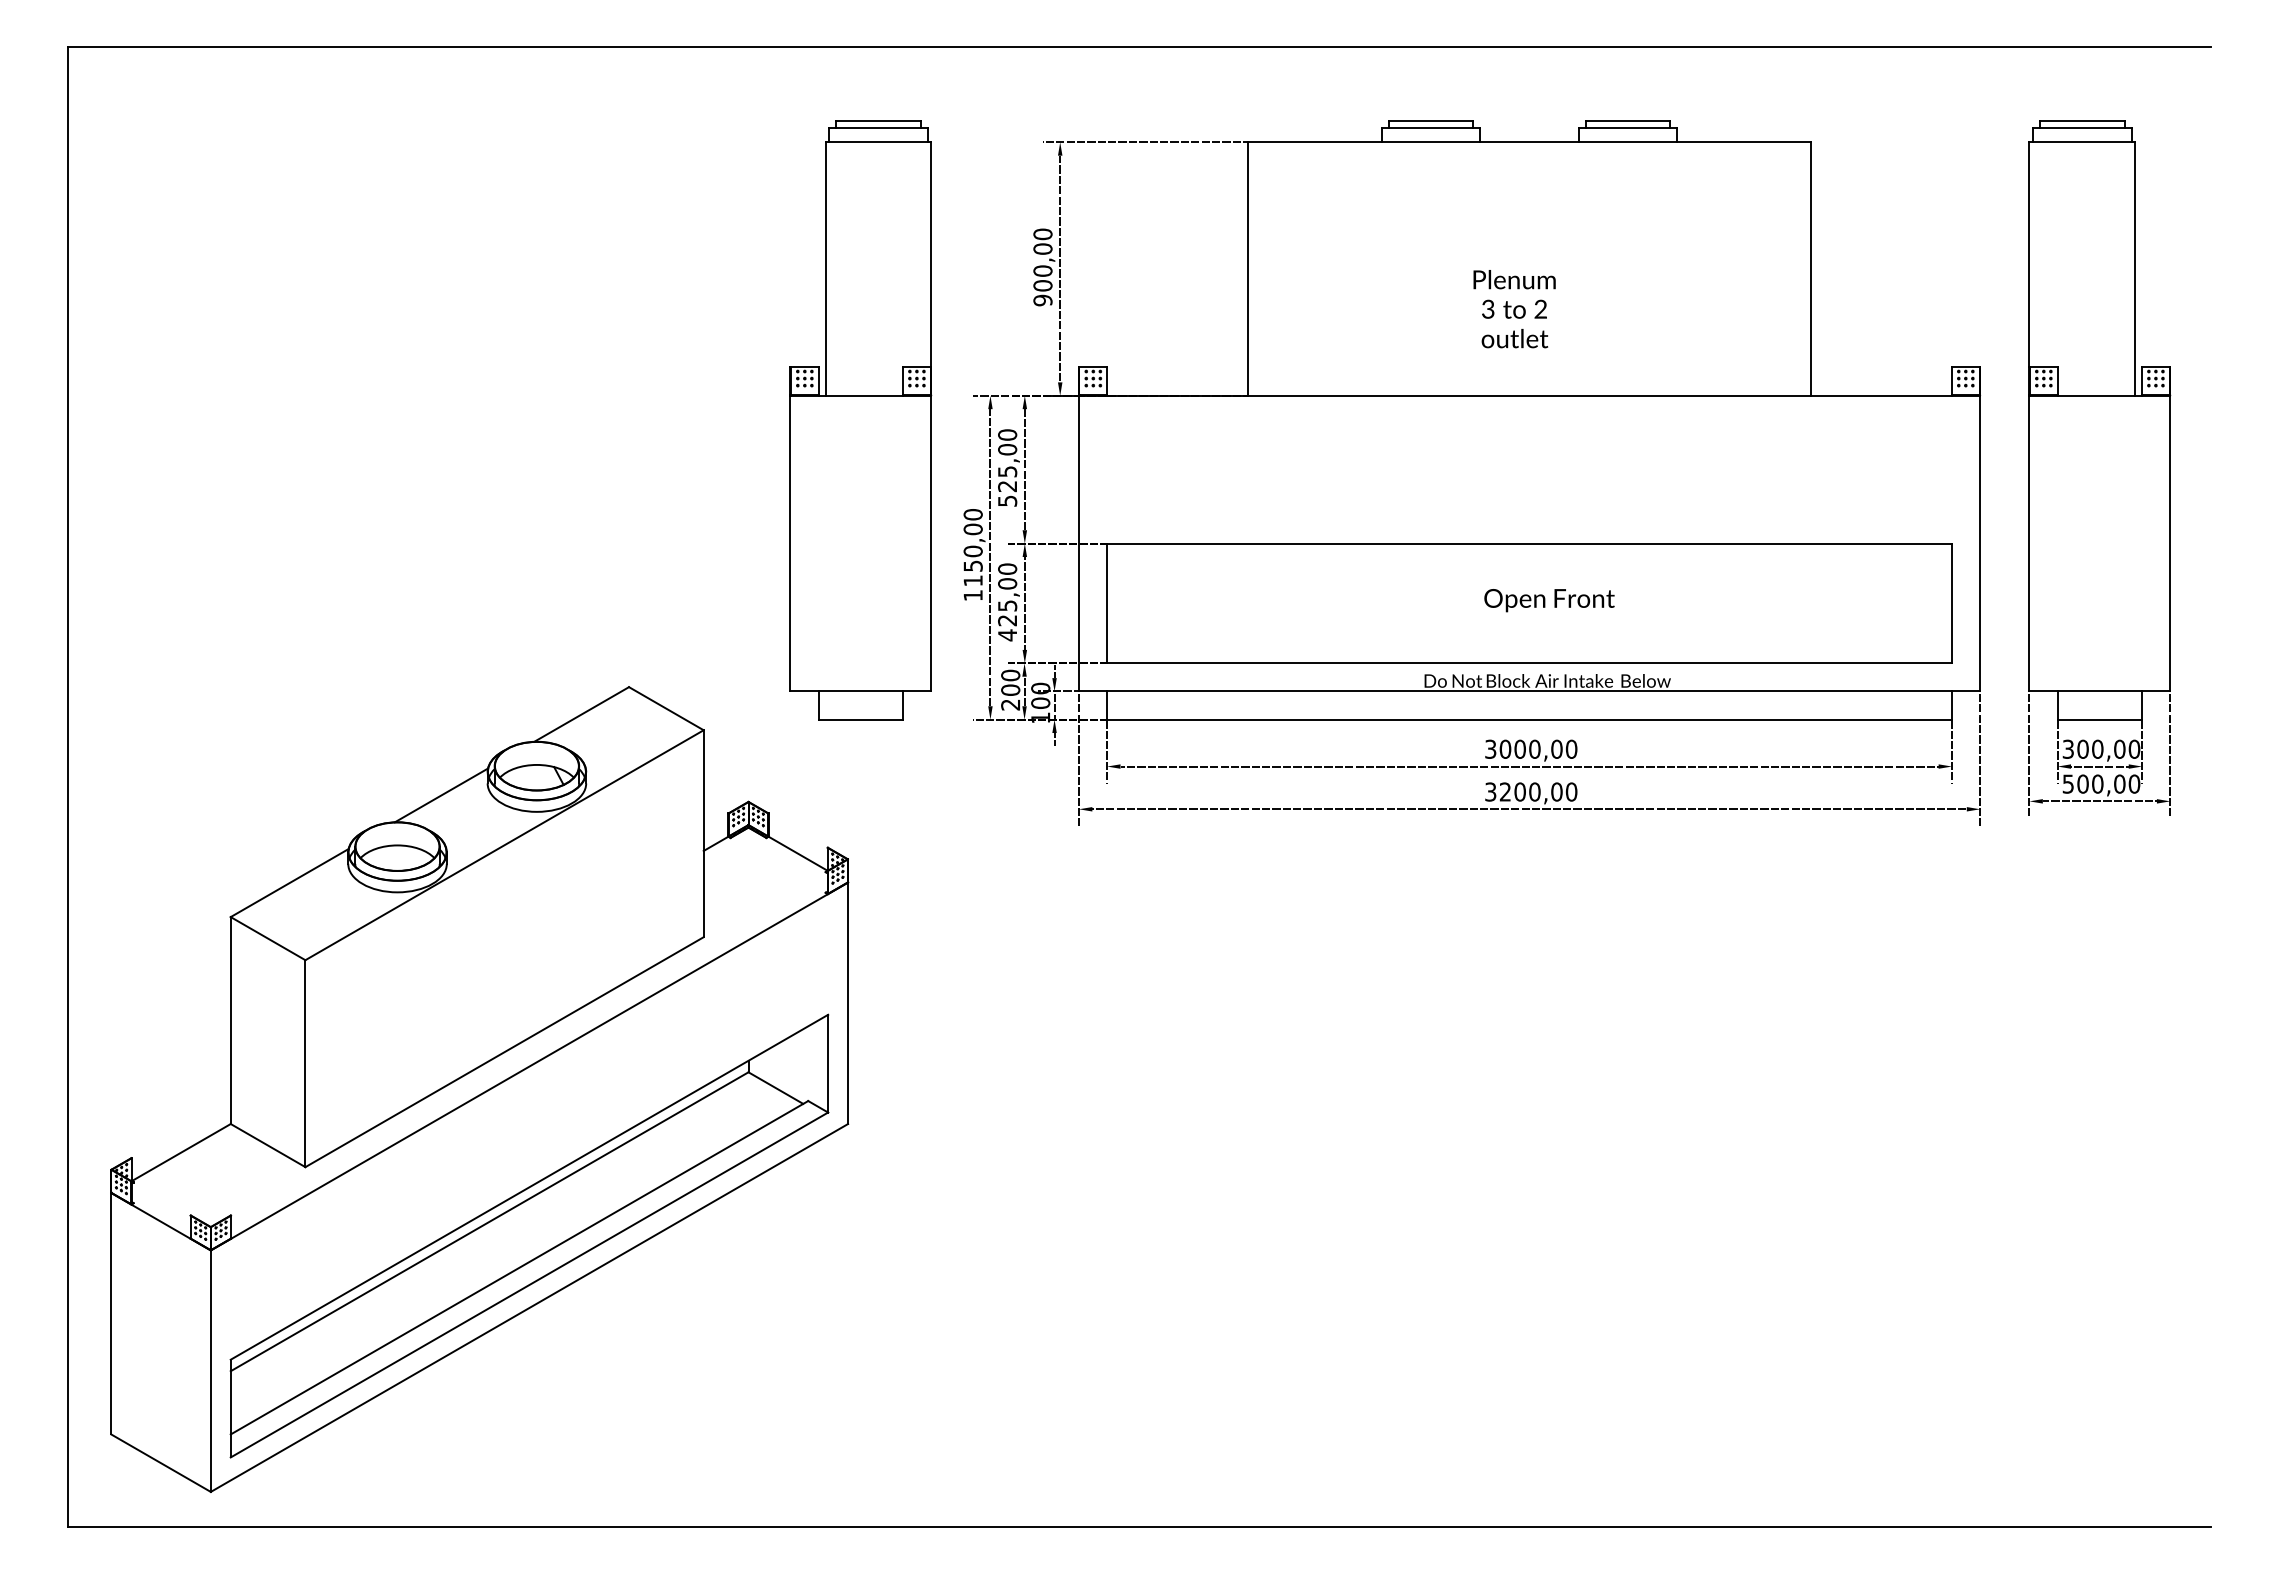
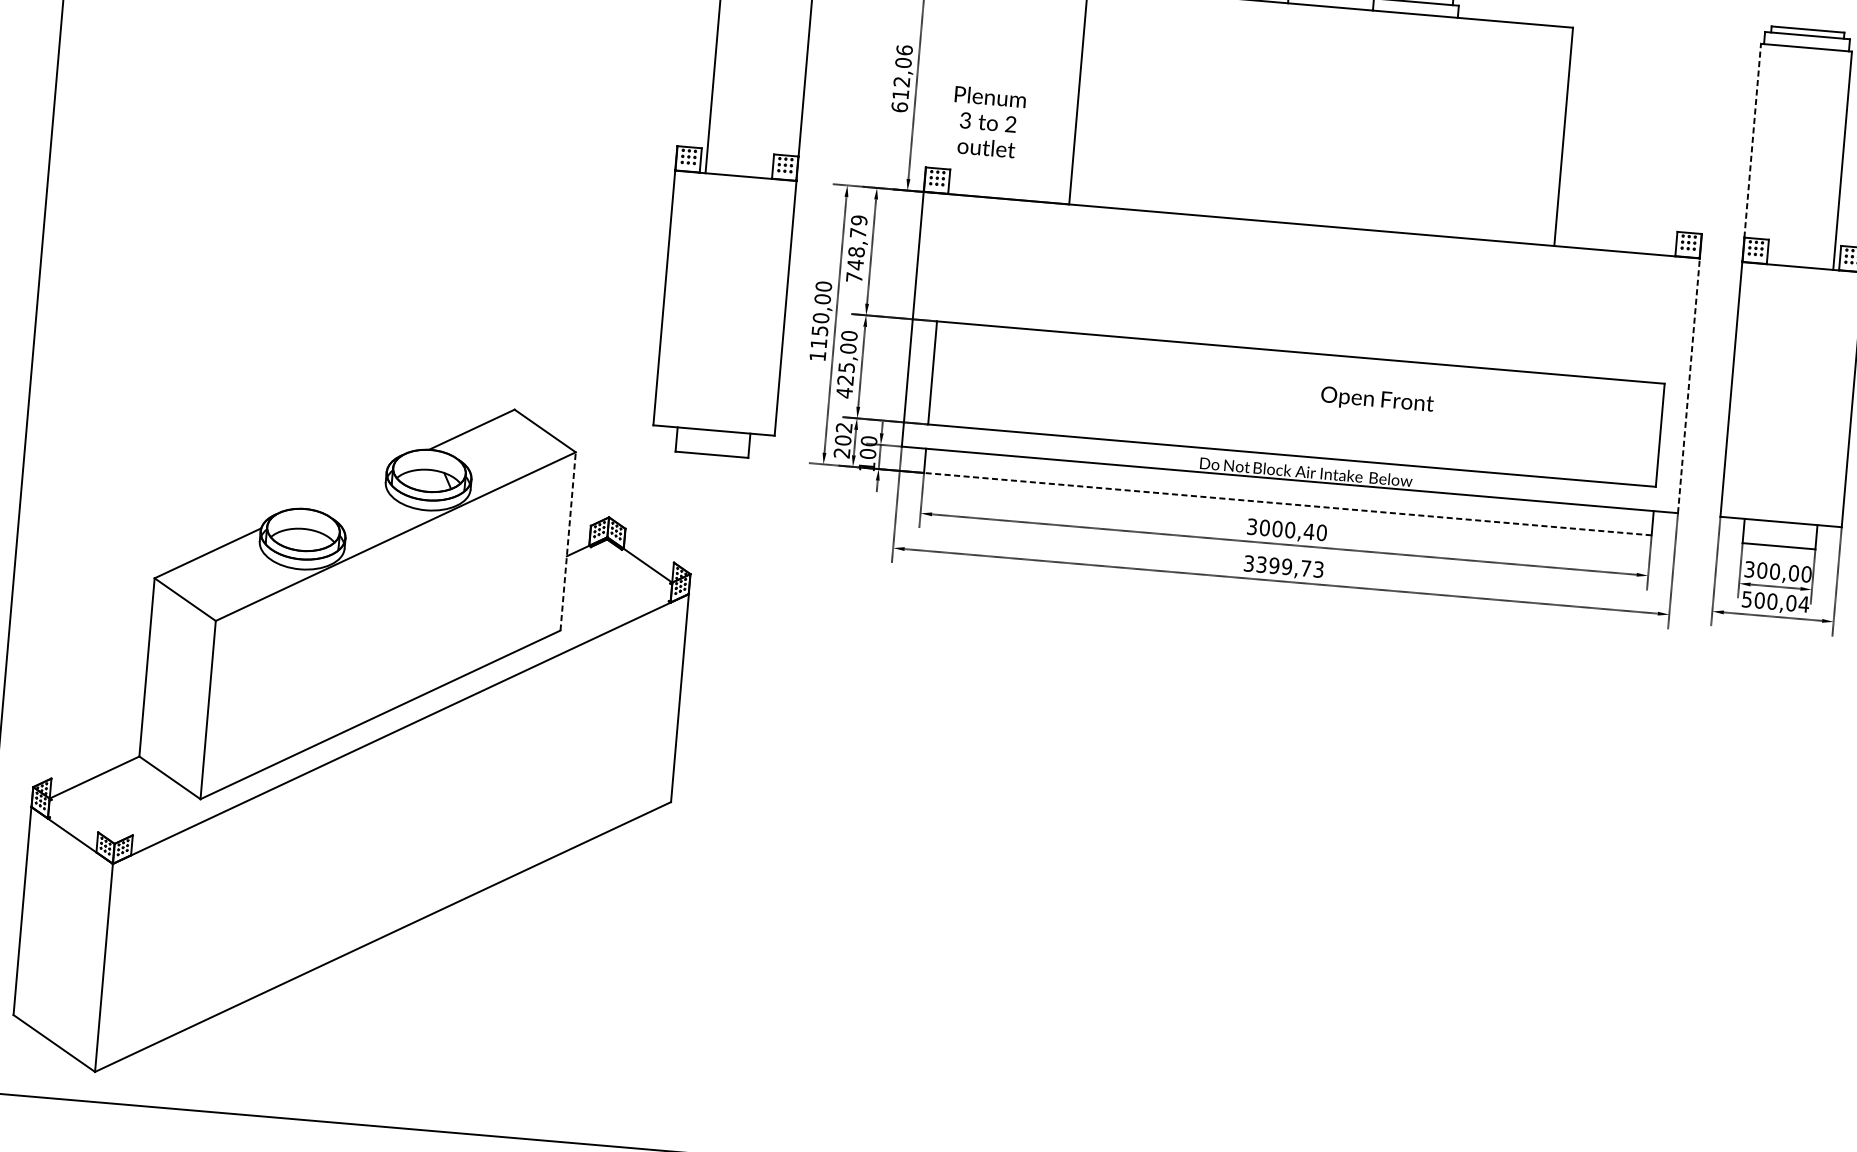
line: (2029, 254) -> (1752, 140), solid -> dashed
text: (1042, 267) -> (901, 78), 900,00 -> 612,06
text: (1514, 309) -> (988, 122), moved
text: (1007, 467) -> (856, 248), 525,00 -> 748,79
line: (1980, 543) -> (1689, 385), solid -> dashed
text: (1549, 600) -> (1377, 400), moved
text: (1010, 675) -> (844, 427), 200 -> 202
line: (1529, 719) -> (1287, 504), solid -> dashed
text: (1556, 748) -> (1308, 531), 3000,00 -> 3000,40
text: (2134, 783) -> (1804, 603), 500,00 -> 500,04
text: (1538, 791) -> (1290, 566), 3200,00 -> 3399,73
line: (440, 795) -> (344, 489), removed
line: (703, 833) -> (567, 541), solid -> dashed
part: (529, 1235) -> (388, 874), removed

